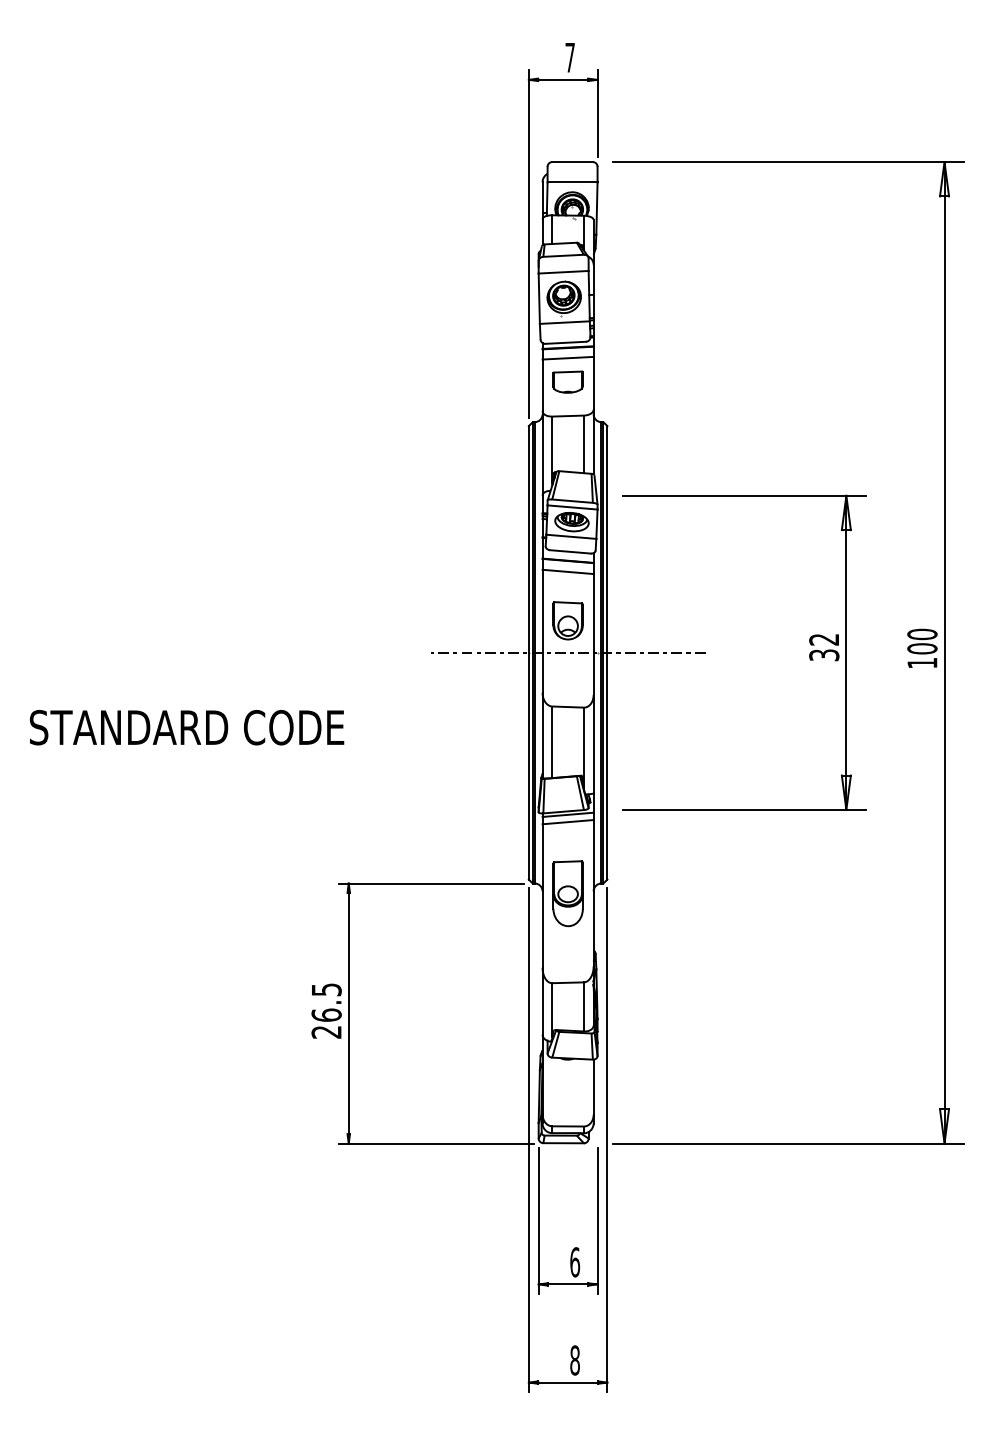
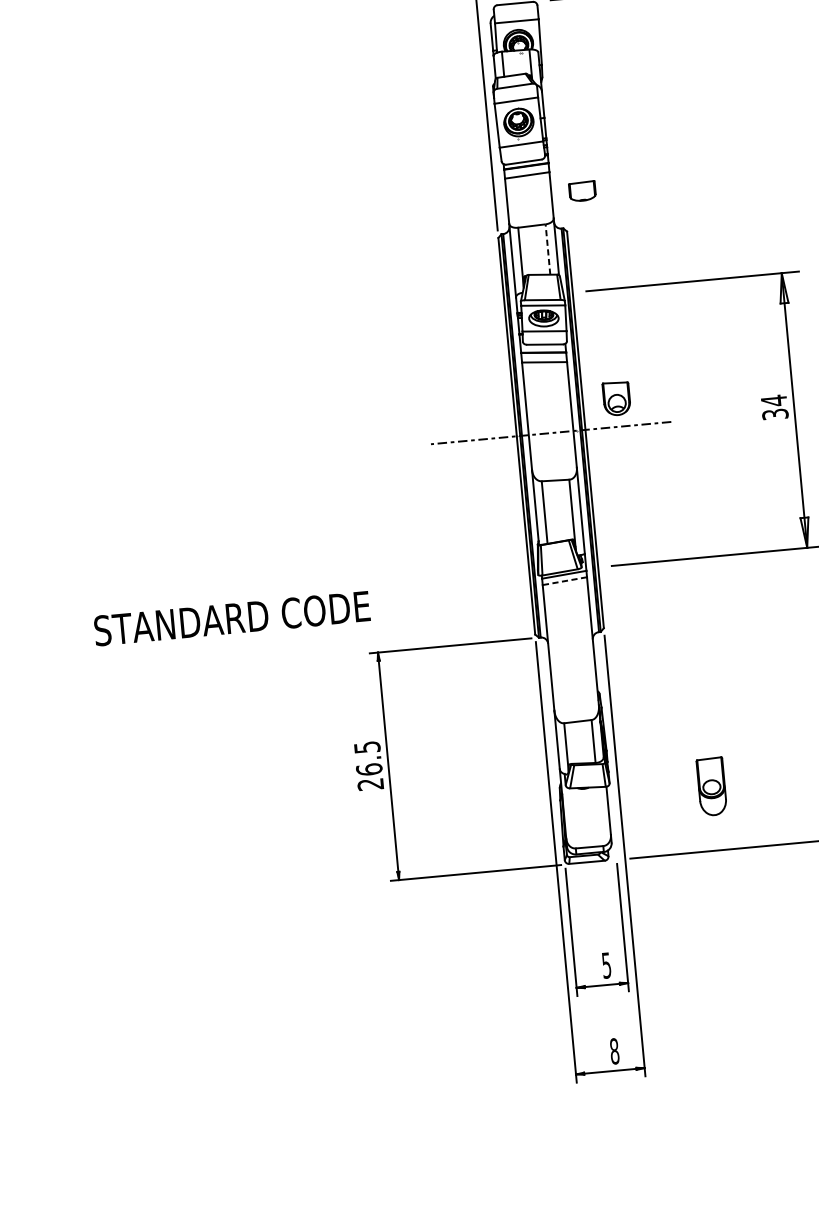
part: (567, 381) -> (581, 190), moved
line: (583, 444) -> (547, 249), solid -> dashed
part: (567, 620) -> (616, 398), moved
text: (823, 639) -> (773, 400), 32 -> 34
text: (186, 727) -> (231, 618), moved
line: (568, 822) -> (565, 581), solid -> dashed
part: (567, 893) -> (711, 786), moved
text: (575, 1262) -> (607, 965), 6 -> 5

